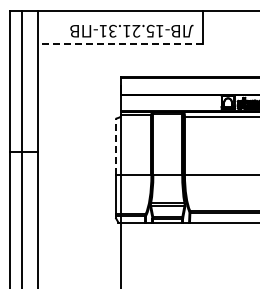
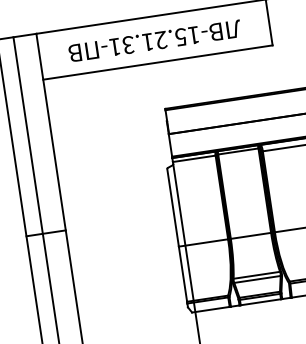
text: (131, 30) -> (154, 40), moved
line: (120, 43) -> (157, 62), dashed -> solid
line: (116, 147) -> (173, 208), dashed -> solid

